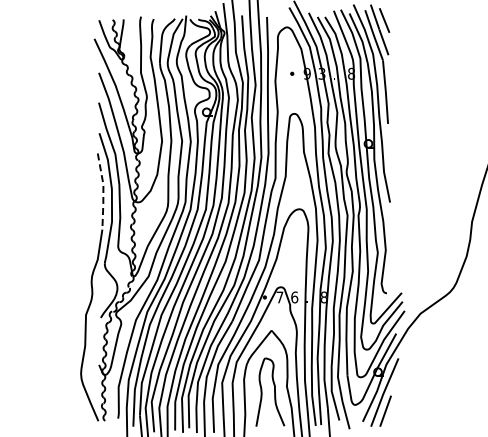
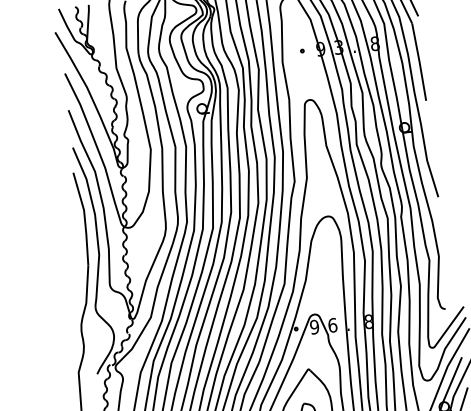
line: (103, 191) -> (85, 218), dashed -> solid
text: (279, 297) -> (314, 327), 7 -> 9

